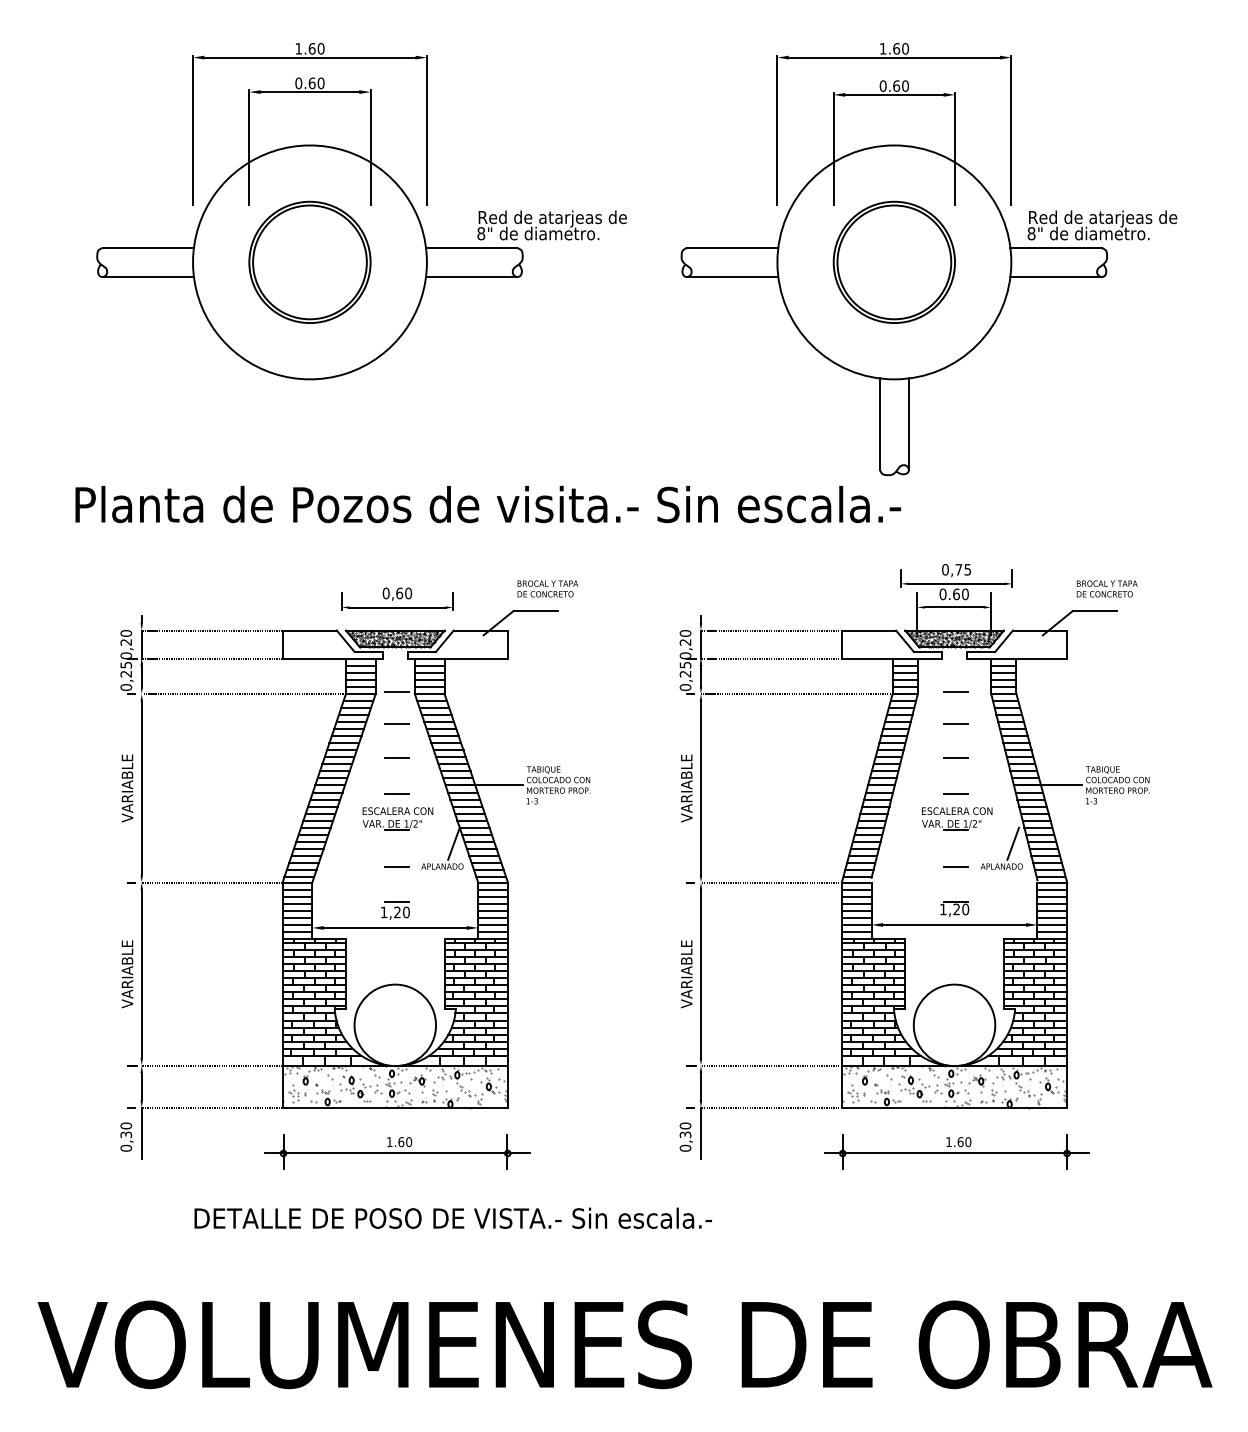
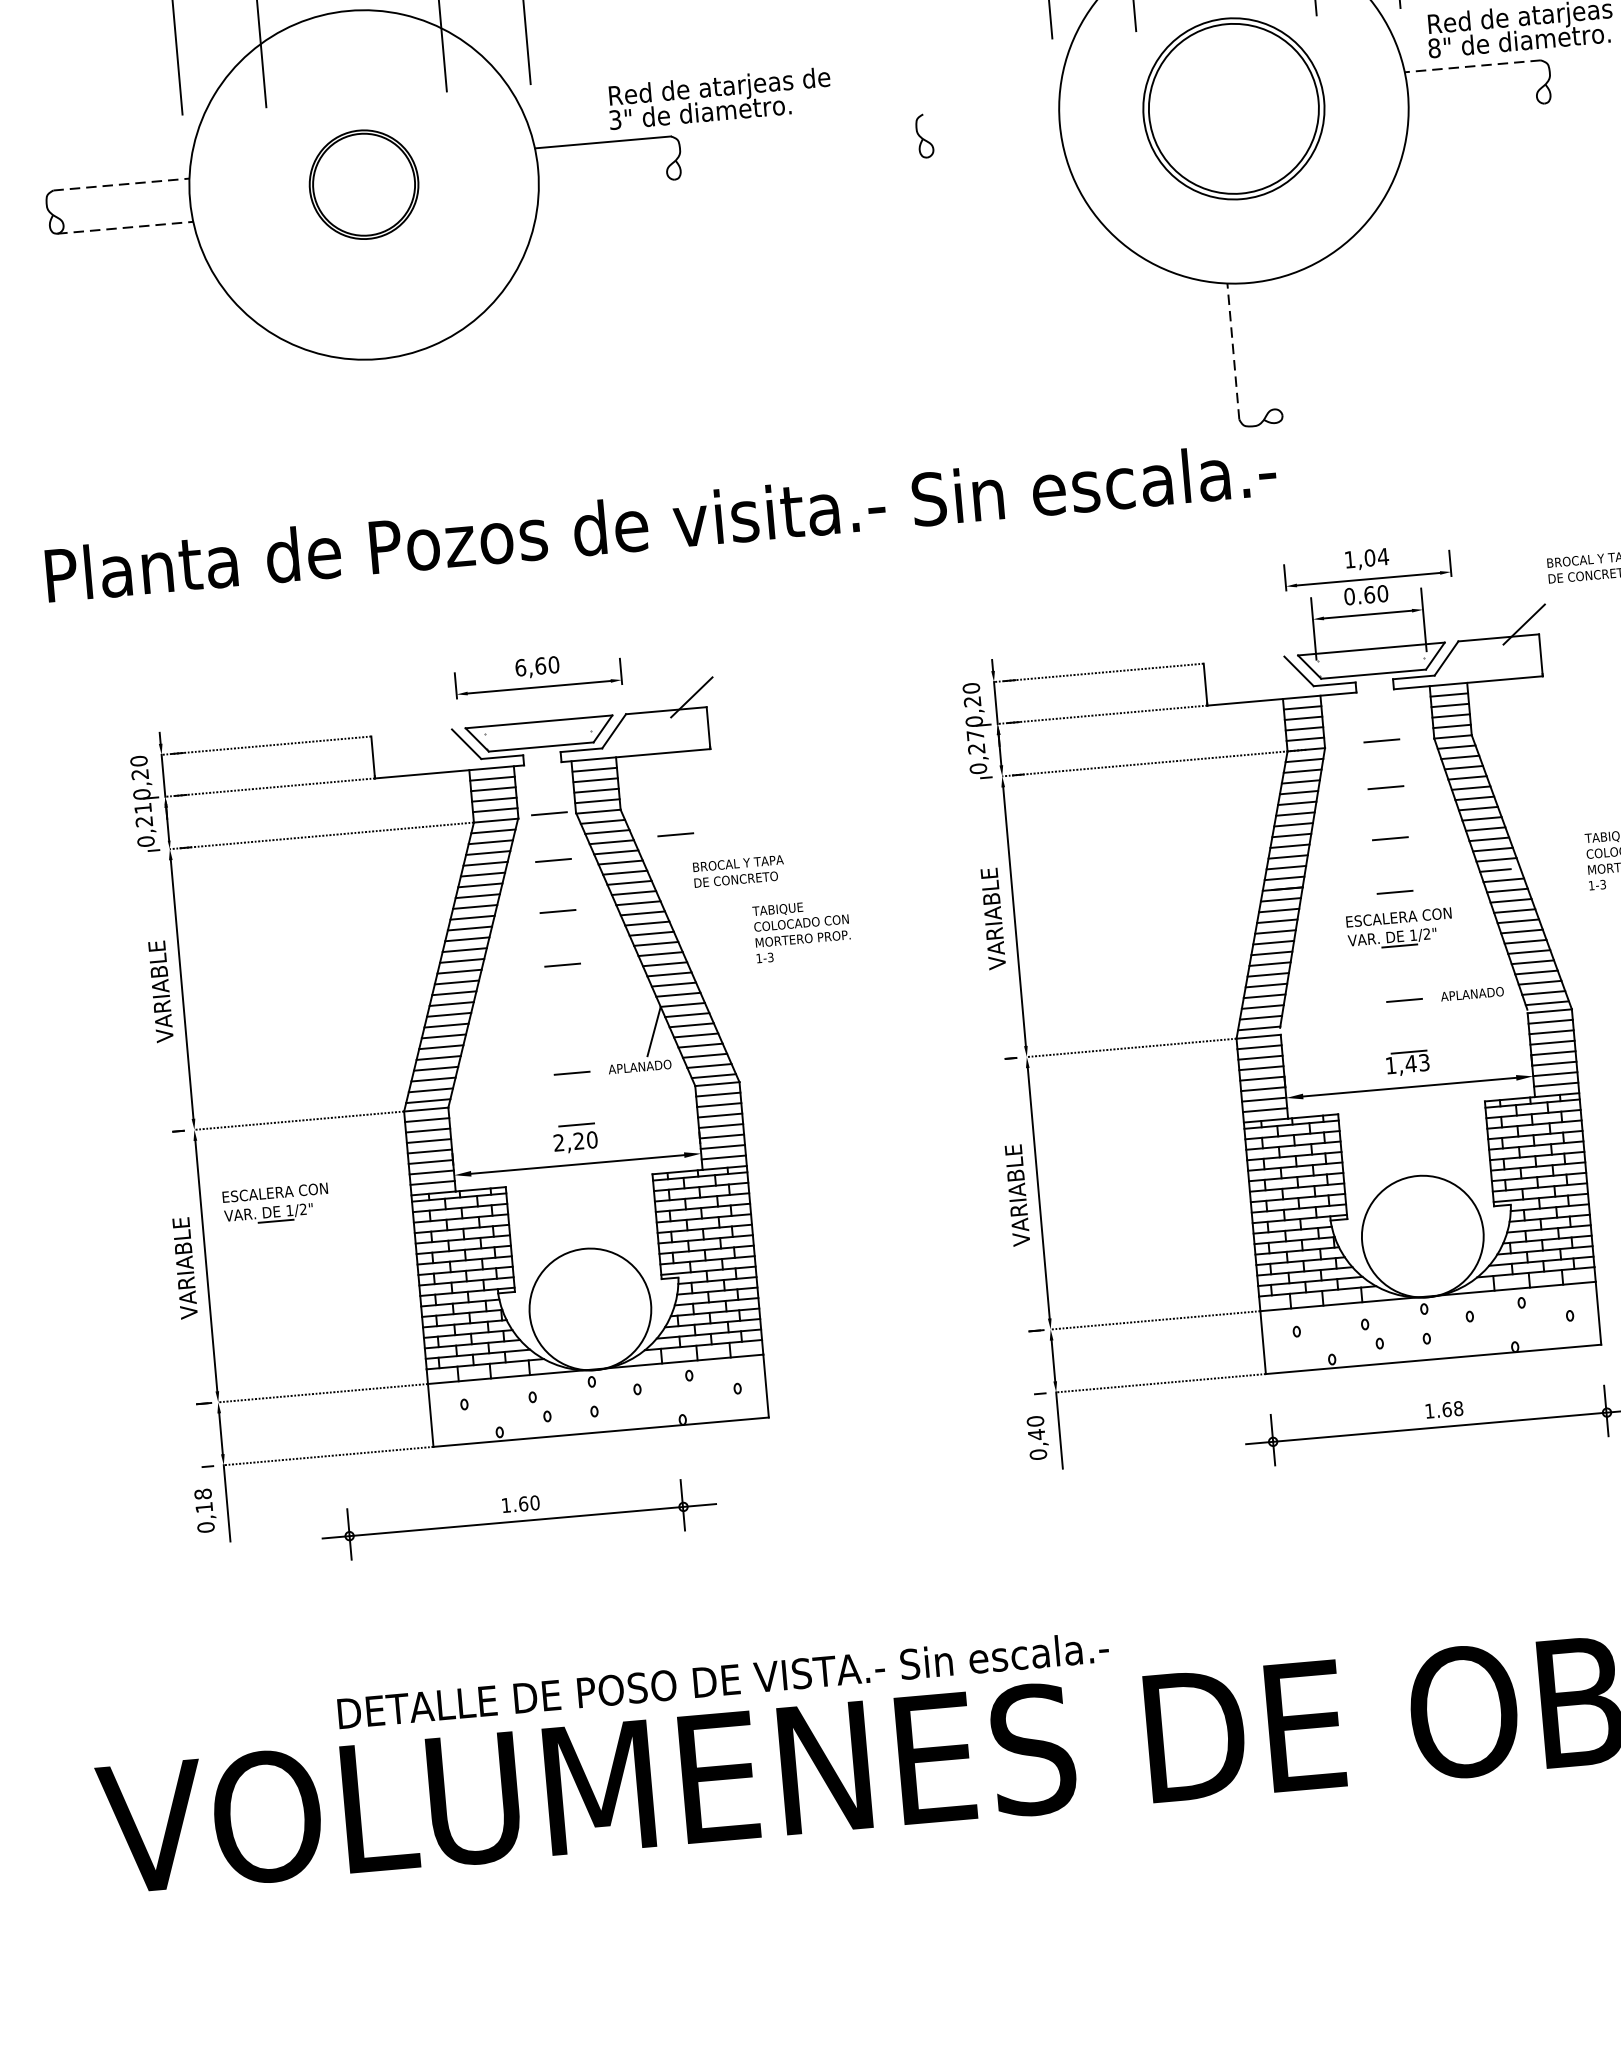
text: (481, 233) -> (615, 119), 8" -> 3"
line: (148, 247) -> (121, 183), solid -> dashed
line: (732, 247) -> (991, 107), removed
line: (1056, 247) -> (1473, 65), solid -> dashed
part: (309, 261) -> (363, 183), size x0.6
line: (148, 277) -> (125, 228), solid -> dashed
line: (471, 277) -> (606, 186), removed
line: (732, 277) -> (994, 152), removed
line: (1055, 277) -> (1475, 110), removed
line: (908, 423) -> (1275, 346), removed
line: (879, 424) -> (1232, 352), solid -> dashed
text: (956, 569) -> (1366, 557), 0,75 -> 1,04
text: (547, 588) -> (738, 870), moved
text: (386, 592) -> (520, 666), 0,60 -> 6,60
line: (535, 611) -> (745, 675), removed
line: (1094, 611) -> (1577, 602), removed
line: (309, 630) -> (411, 732), removed
line: (868, 630) -> (1243, 660), removed
hatch: (395, 638) -> (540, 733), removed
hatch: (954, 638) -> (1372, 660), removed
text: (126, 665) -> (143, 808), 0,25 -> 0,21
text: (685, 665) -> (975, 736), 0,25 -> 0,27
line: (479, 713) -> (675, 834), added
line: (491, 785) -> (702, 939), removed
line: (1050, 785) -> (1534, 867), removed
part: (397, 818) -> (275, 1203), moved
line: (1013, 843) -> (1486, 958), removed
text: (961, 909) -> (1418, 1063), 1,20 -> 1,43
text: (383, 911) -> (558, 1141), 1,20 -> 2,20
hatch: (394, 1086) -> (597, 1400), removed
hatch: (954, 1086) -> (1430, 1327), removed
text: (126, 1130) -> (204, 1500), 0,30 -> 0,18
text: (685, 1134) -> (1036, 1434), 0,30 -> 0,40
text: (968, 1141) -> (1458, 1407), 1.60 -> 1.68
part: (397, 1151) -> (519, 1518), moved
text: (452, 1217) -> (722, 1679), moved

